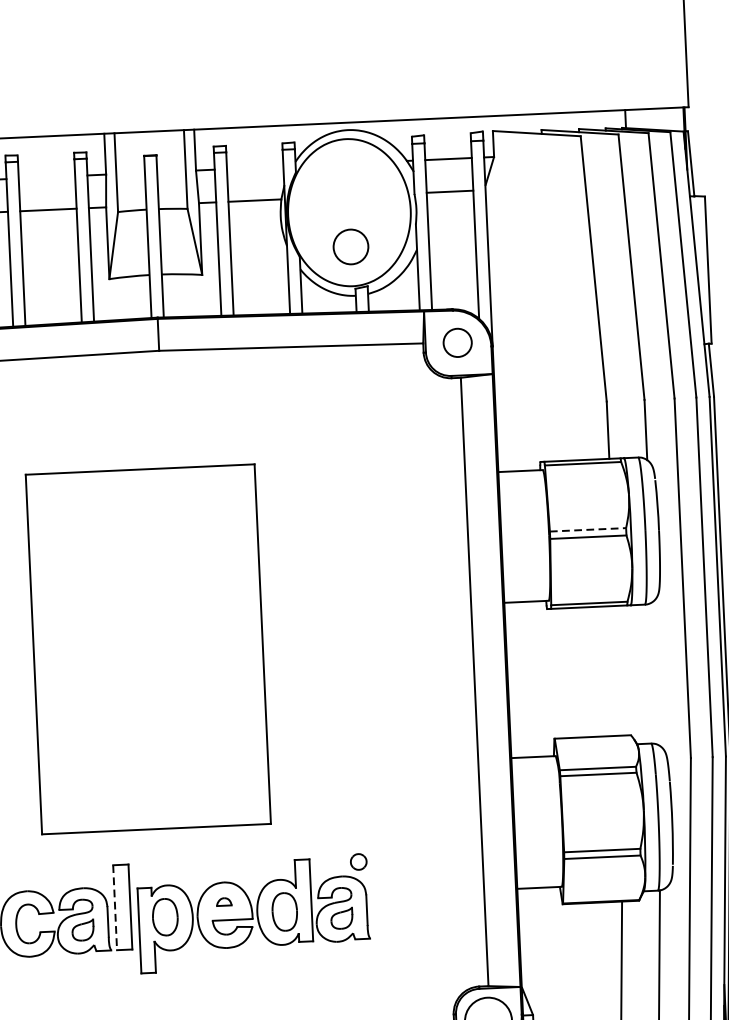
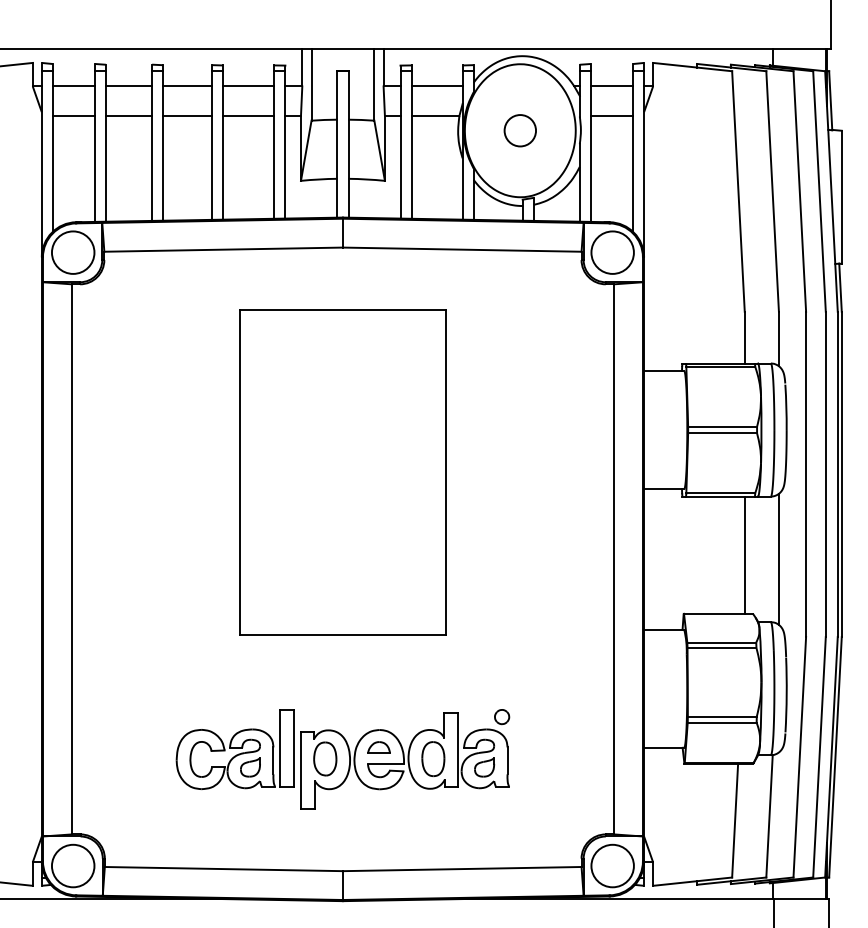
line: (254, 167) -> (436, 86), added
line: (46, 177) -> (248, 86), added
circle: (350, 246) -> (519, 130), moved
circle: (457, 342) -> (612, 252), size x1.67
line: (588, 529) -> (723, 426), dashed -> solid
part: (147, 649) -> (342, 472), moved
line: (618, 670) -> (744, 554), added
line: (656, 673) -> (778, 559), added
part: (223, 901) -> (378, 747), size x1.67
line: (115, 907) -> (280, 748), dashed -> solid

